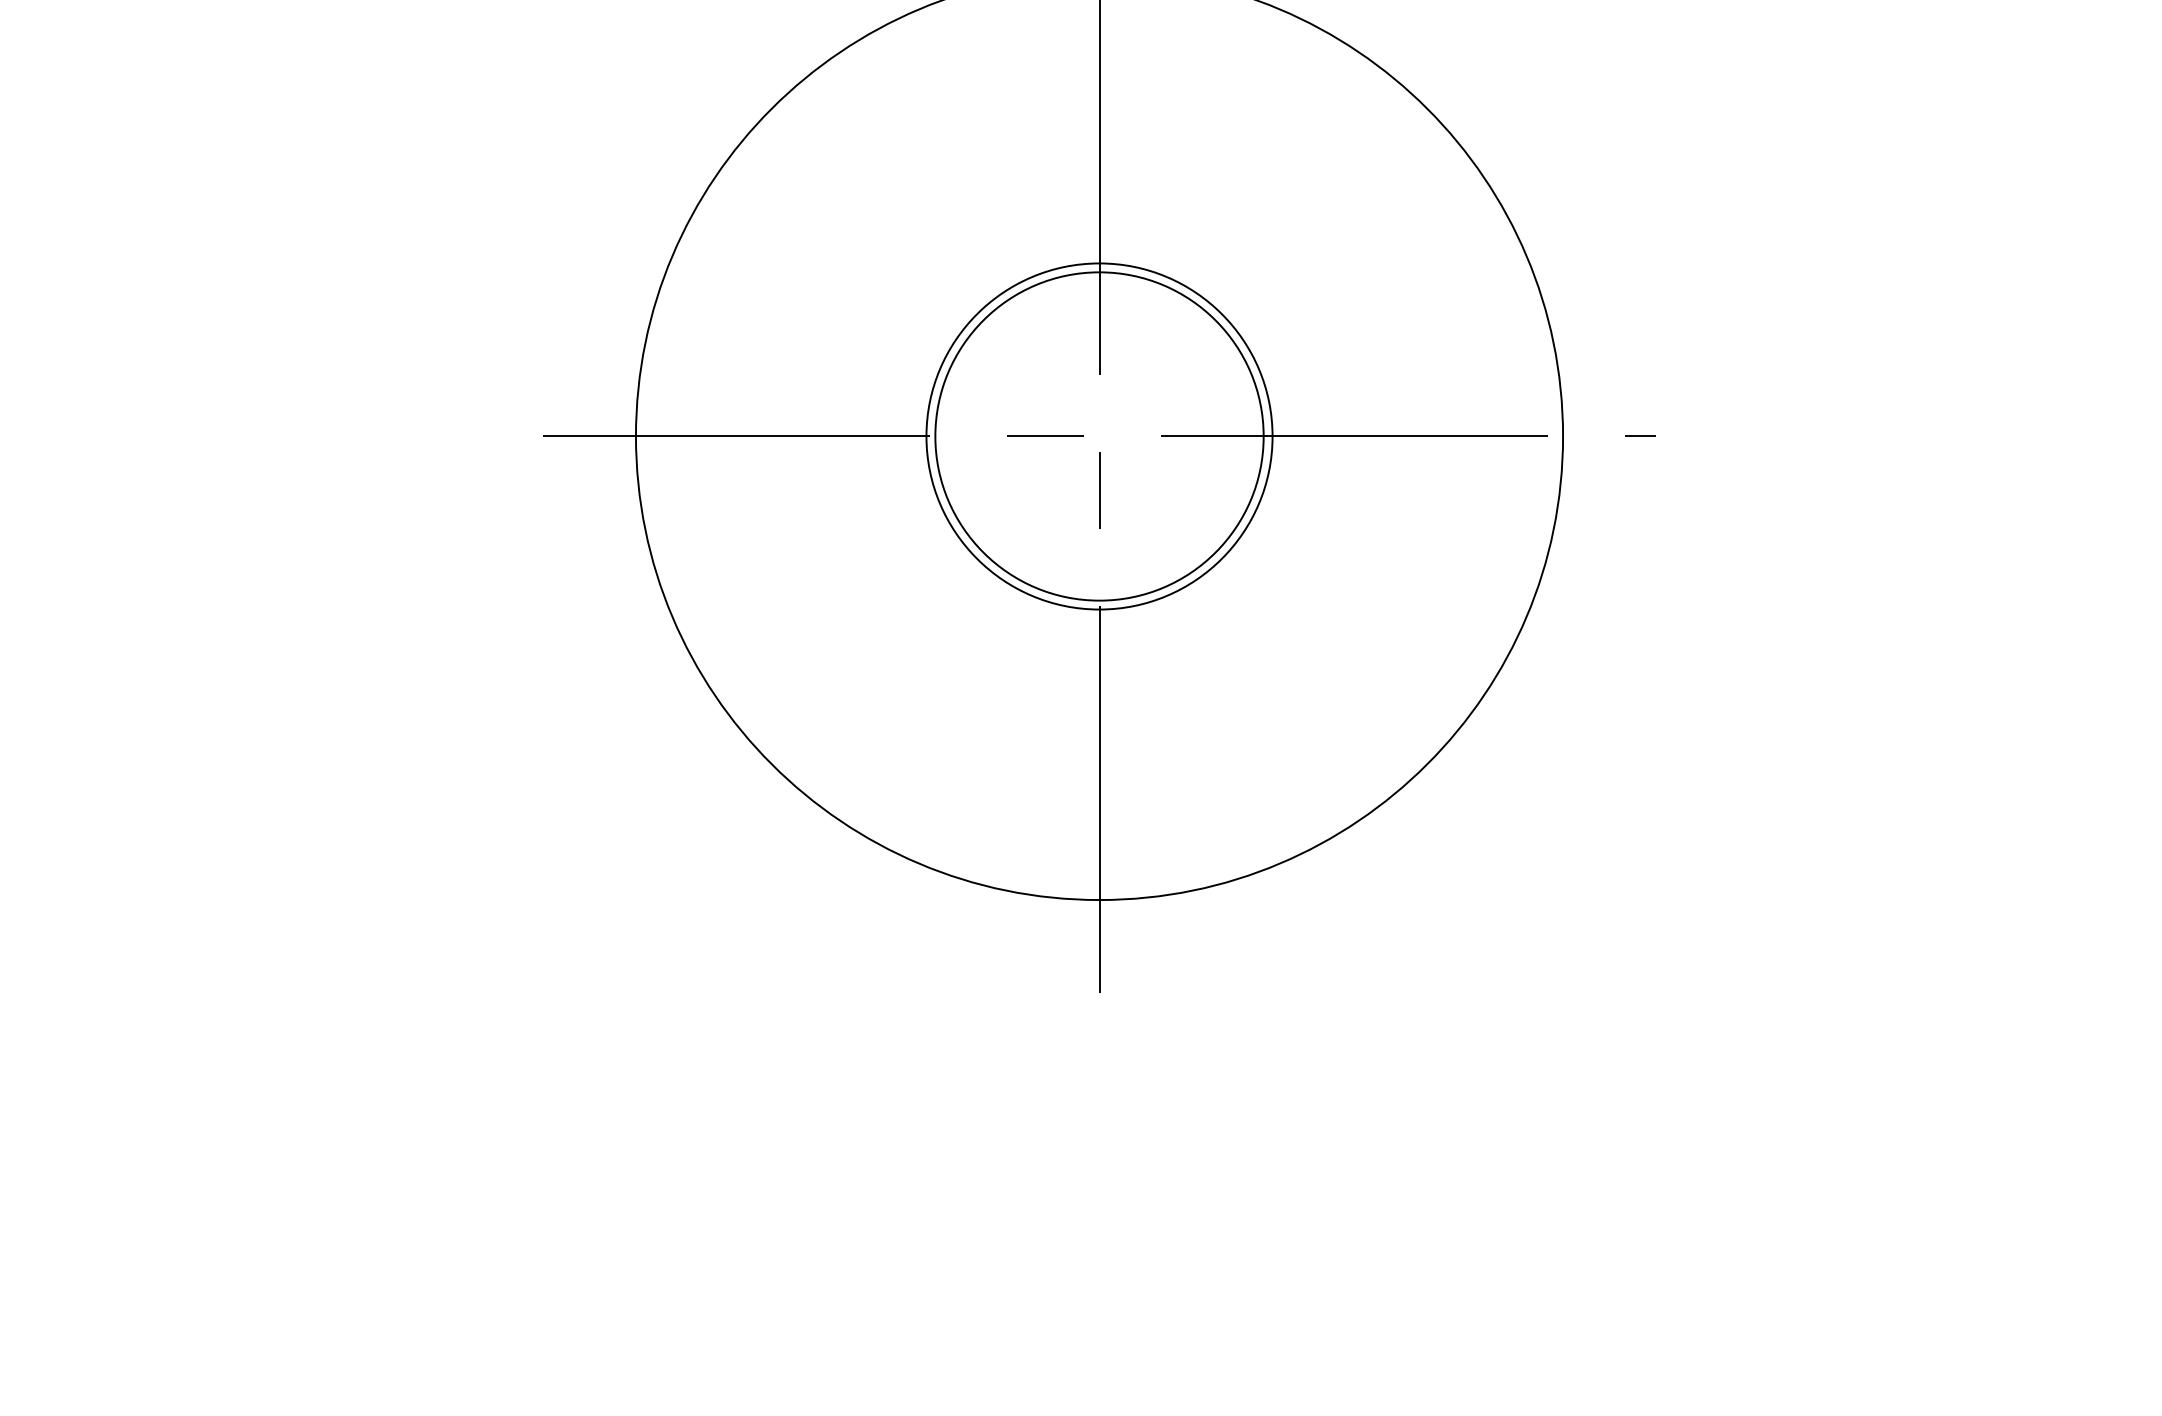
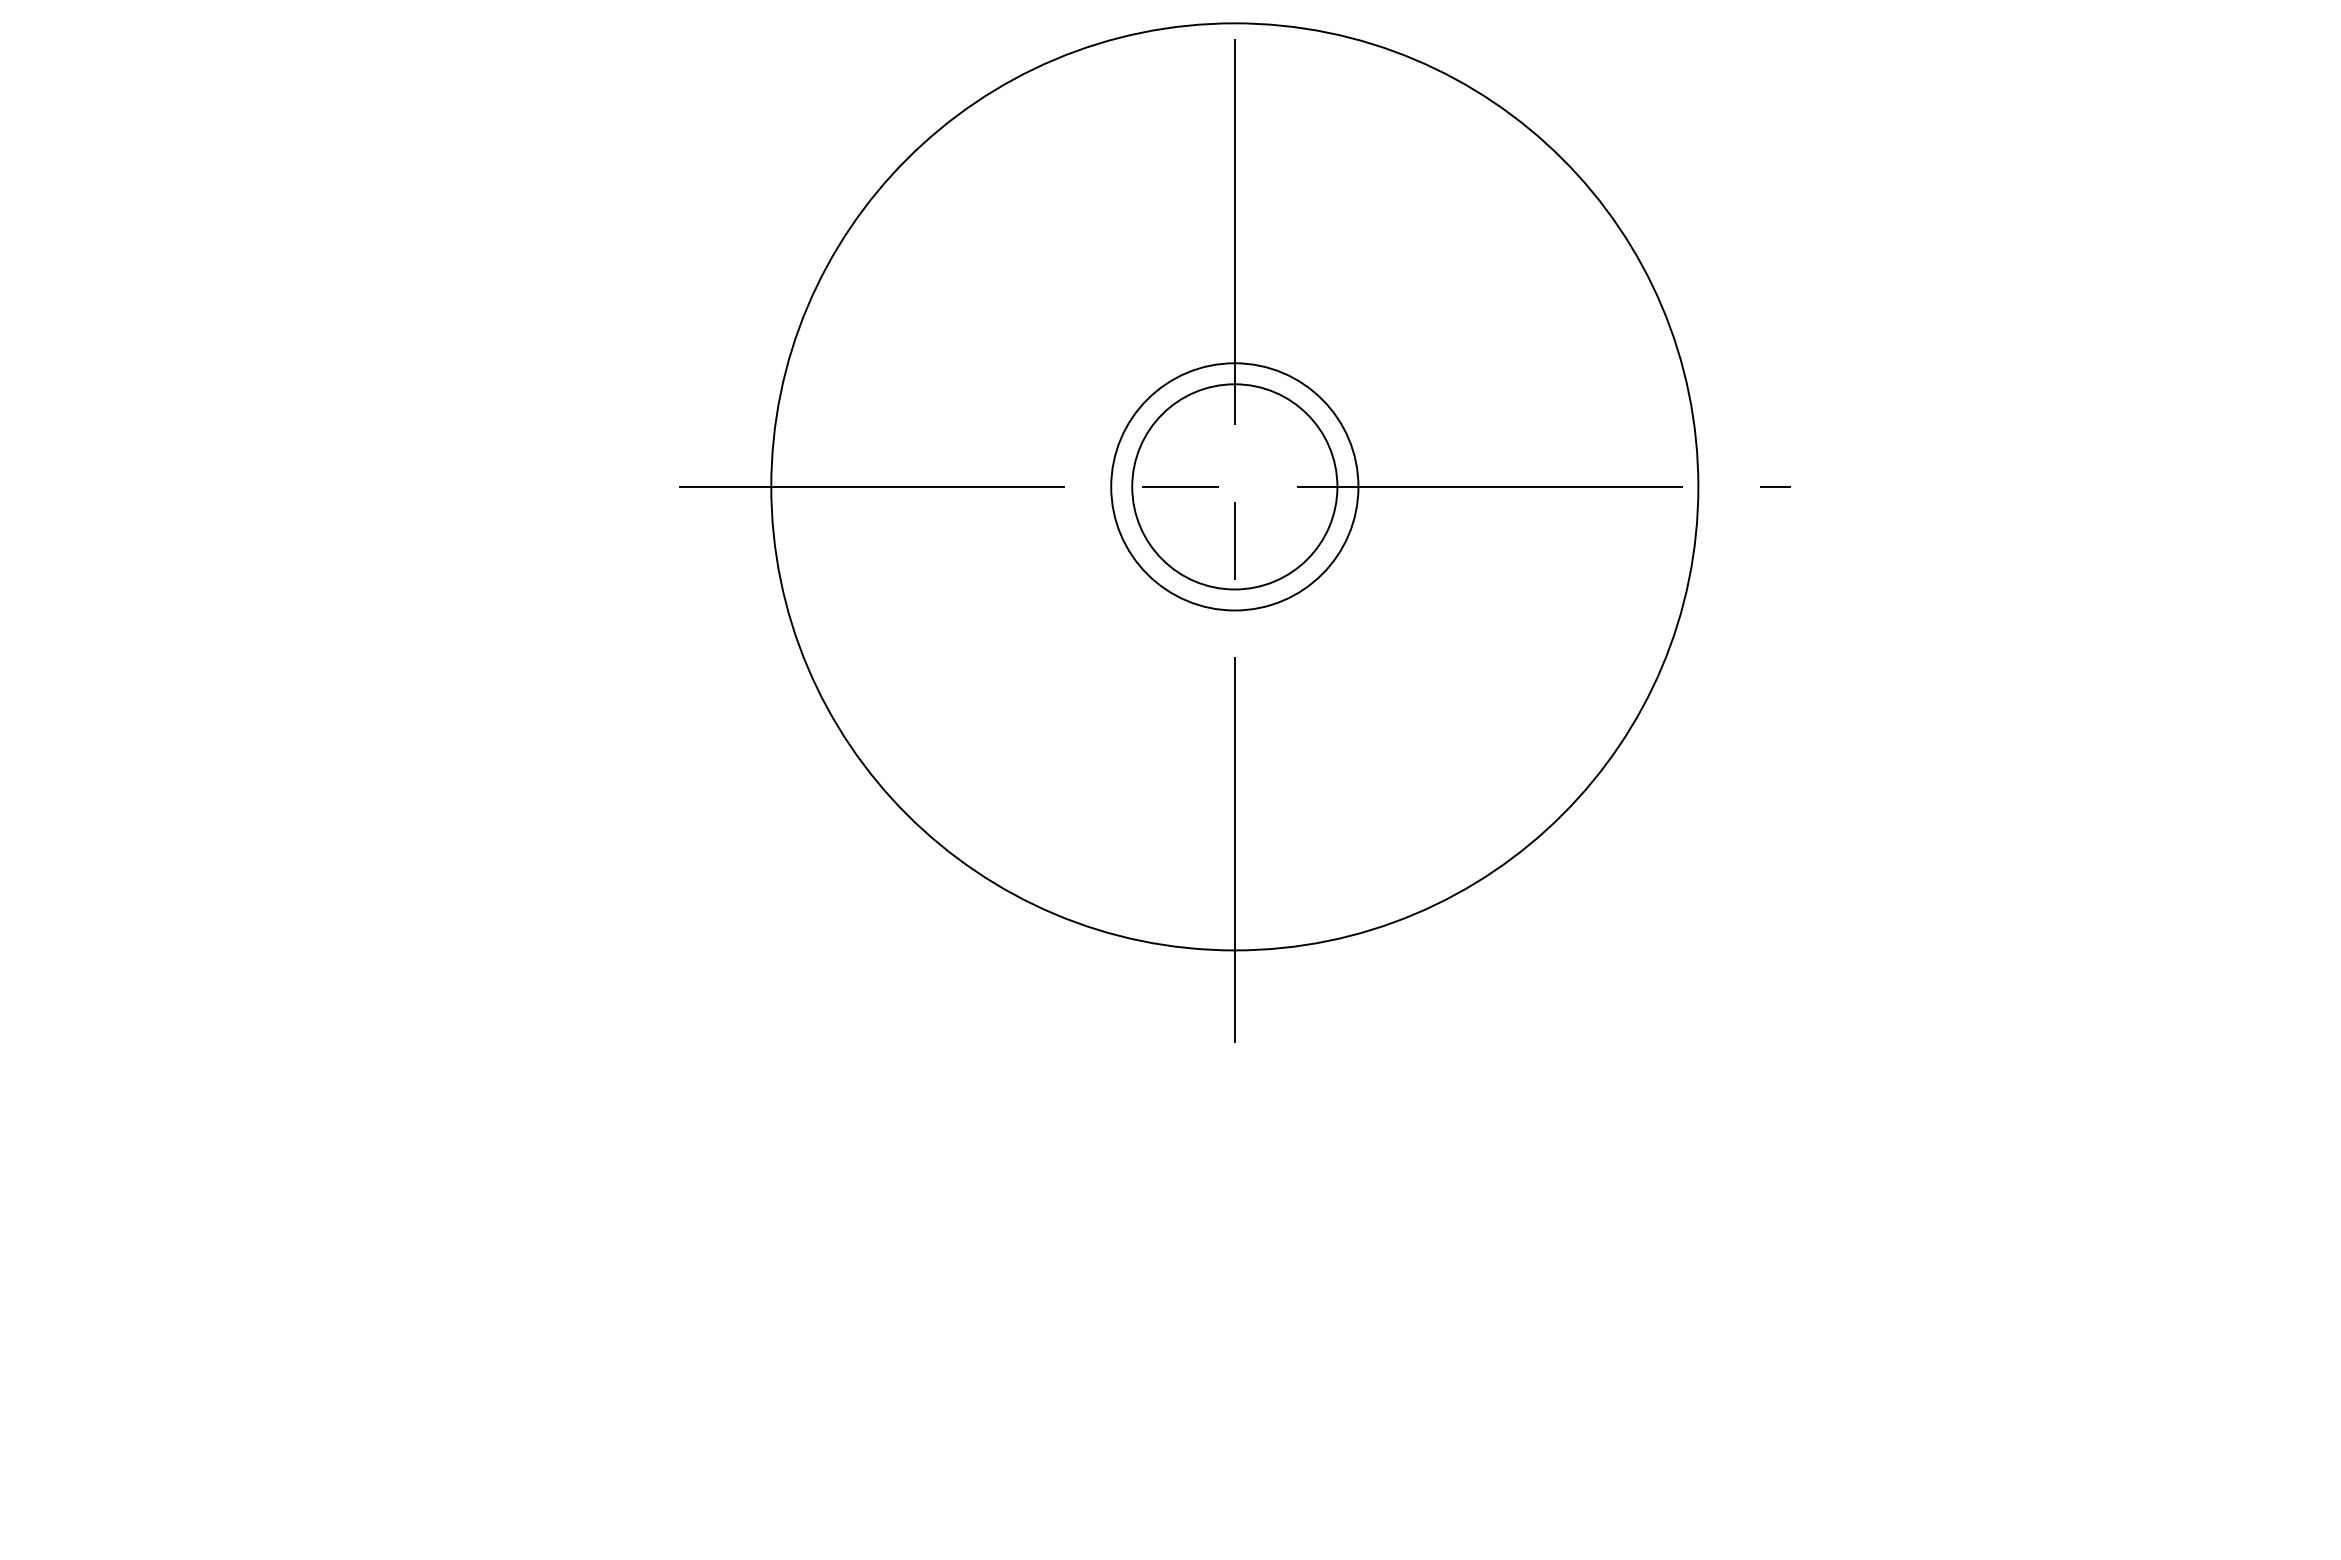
circle: (1099, 436) -> (1234, 486), size x0.62
circle: (1099, 436) -> (1234, 486), size x0.71

